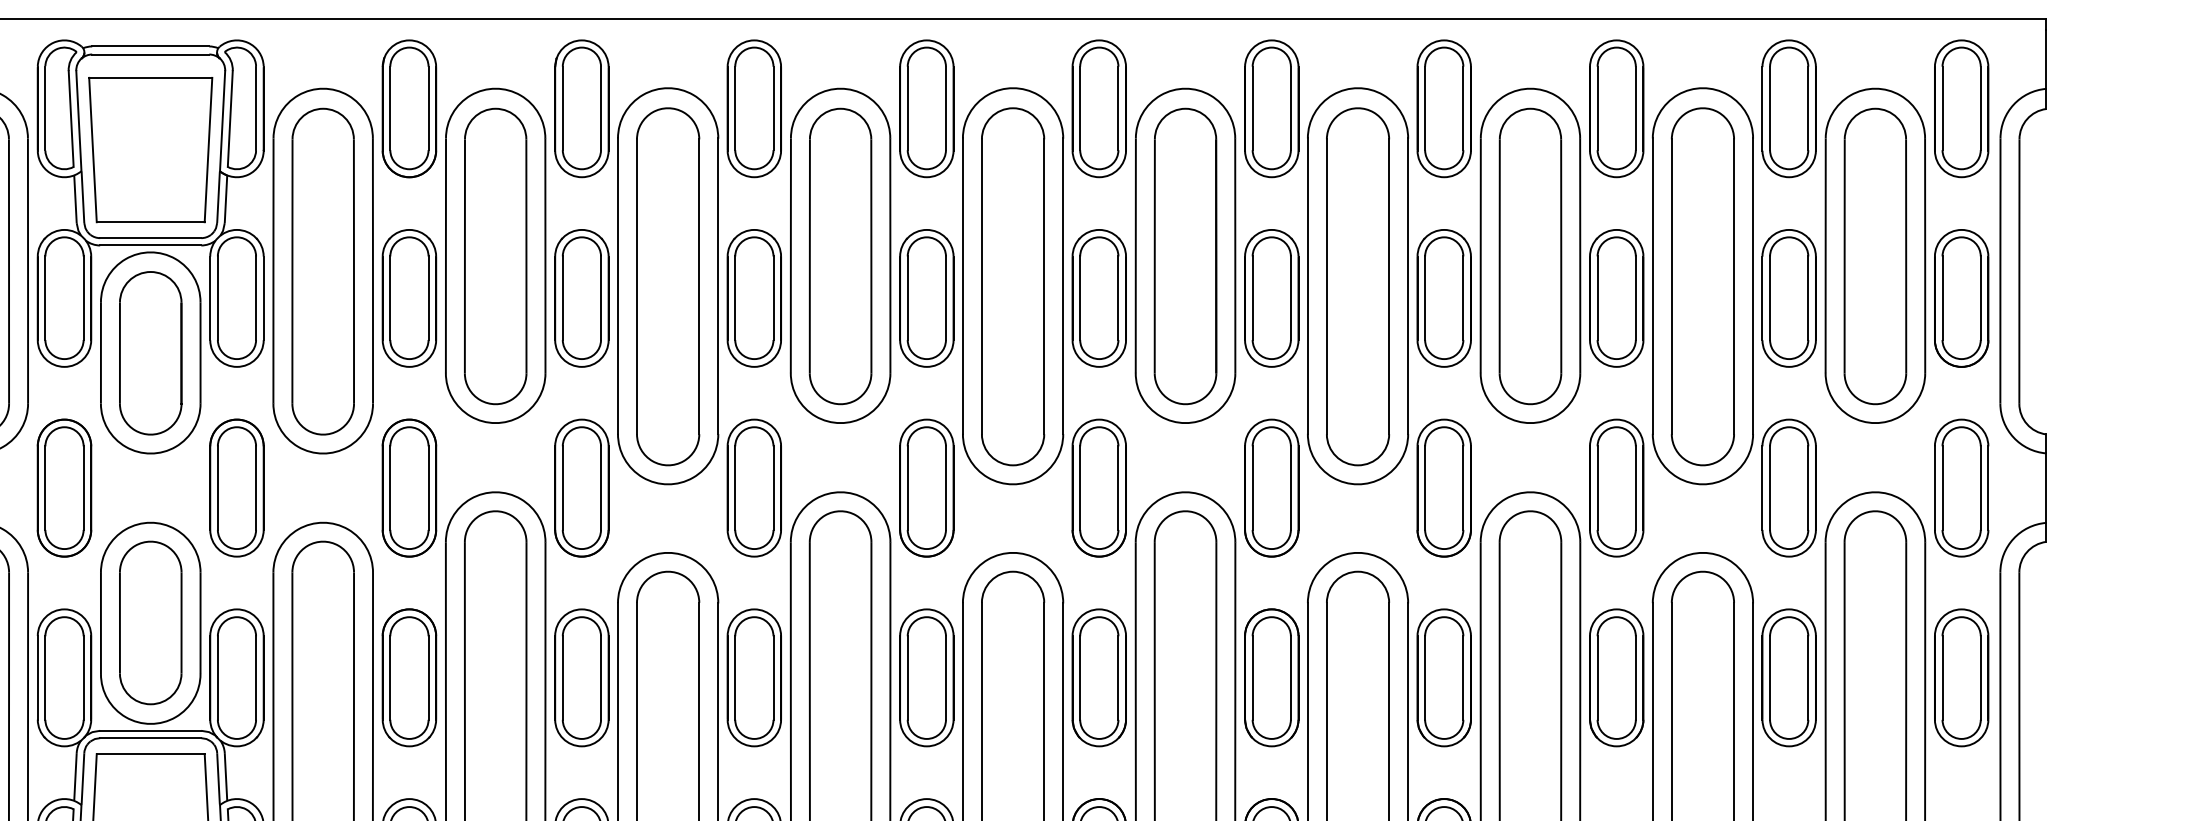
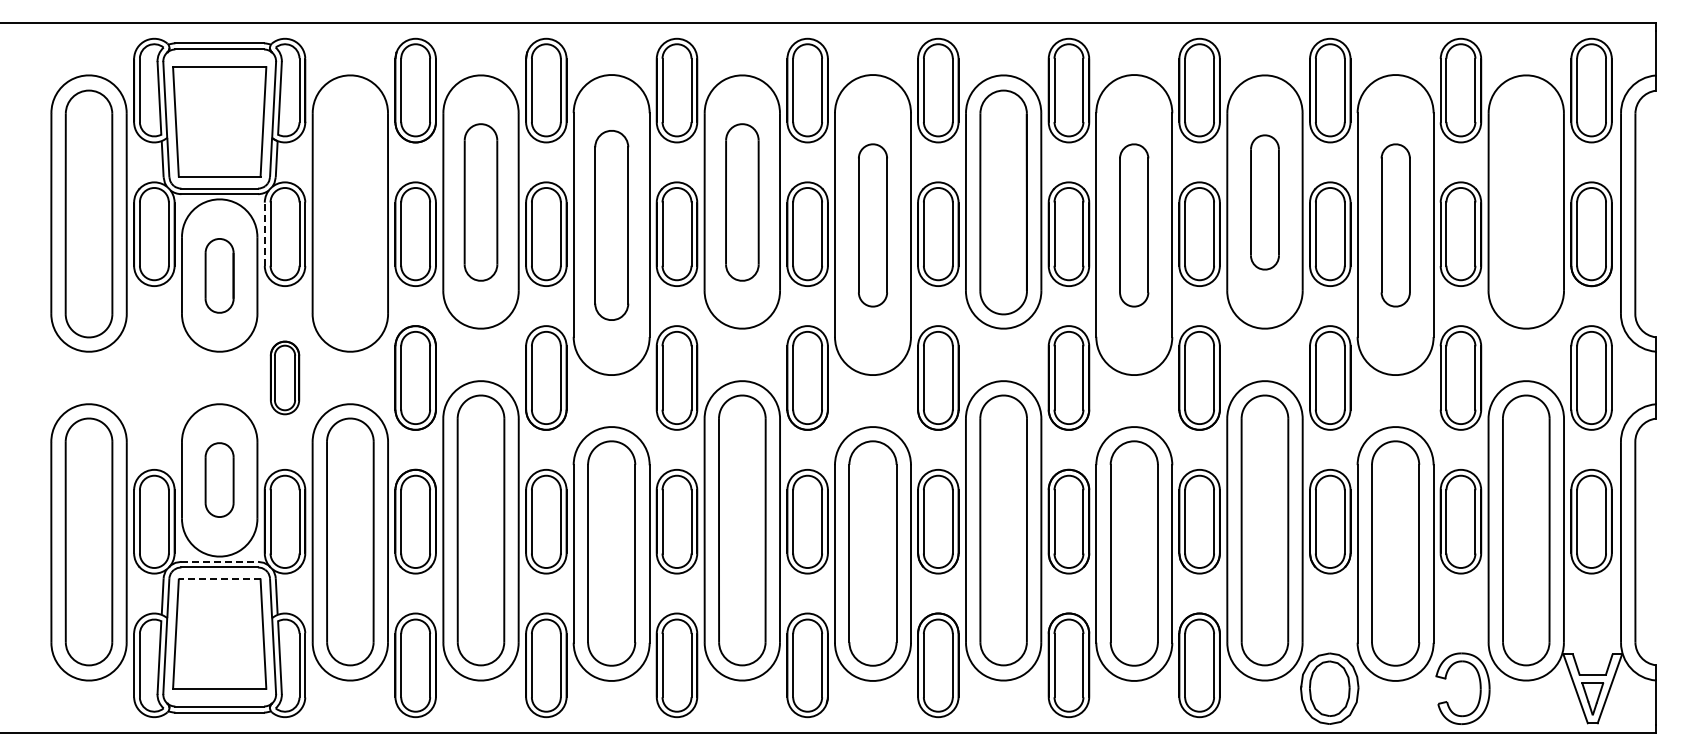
part: (494, 256) -> (480, 202), size x0.7
part: (840, 256) -> (742, 202), size x0.7
part: (1529, 256) -> (1264, 202), size x0.6
part: (1875, 256) -> (1526, 202), removed
part: (323, 271) -> (350, 213), removed
part: (667, 286) -> (611, 225), size x0.7
part: (1012, 286) -> (872, 225), size x0.6
part: (1356, 286) -> (1133, 225), size x0.6
part: (1702, 286) -> (1395, 225), size x0.6
line: (209, 298) -> (264, 234), solid -> dashed
part: (150, 352) -> (219, 275), size x0.6
part: (64, 487) -> (154, 377), removed
part: (236, 487) -> (284, 377), size x0.7
part: (150, 622) -> (219, 479), size x0.6
line: (151, 730) -> (220, 561), solid -> dashed
line: (150, 754) -> (219, 579), solid -> dashed

